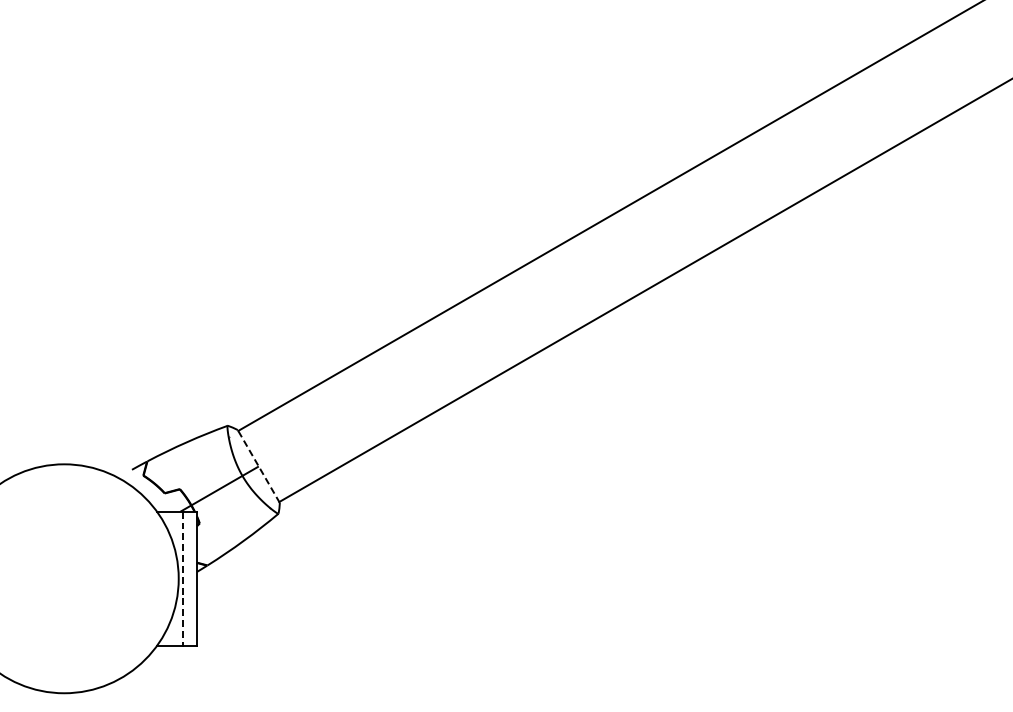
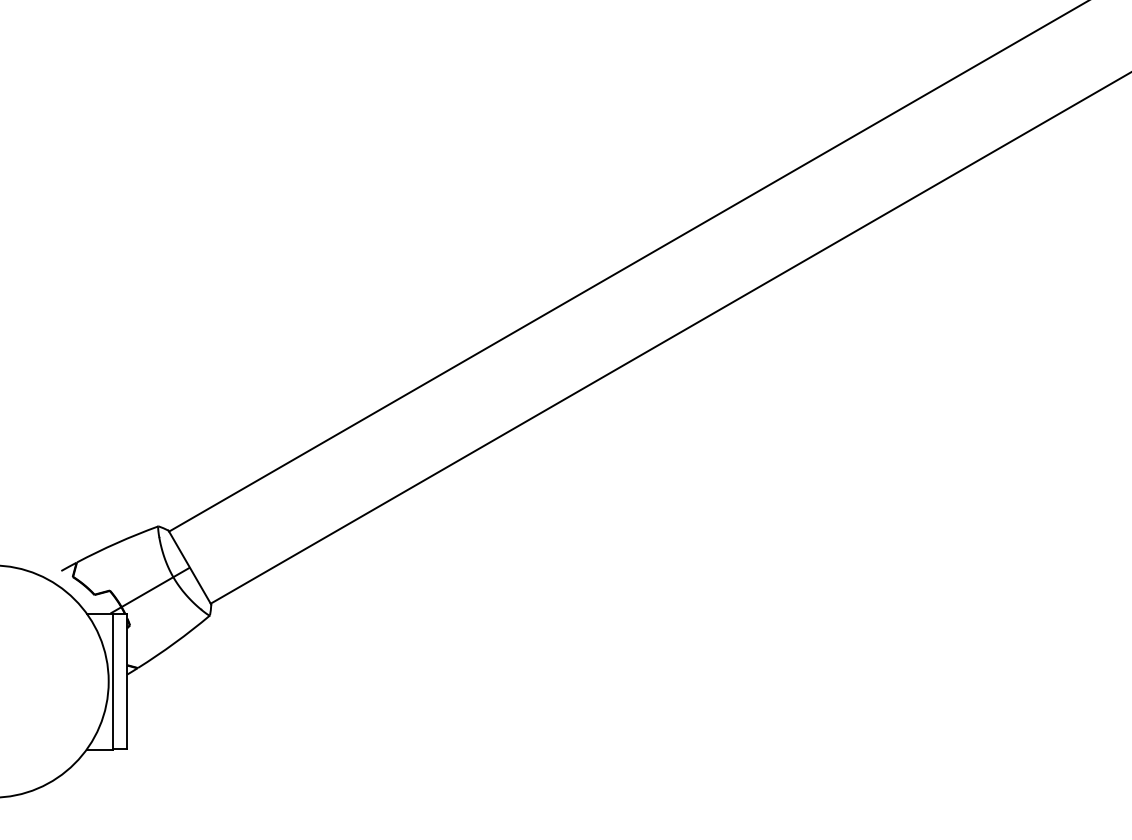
line: (258, 466) -> (189, 567), dashed -> solid
line: (183, 579) -> (113, 682), dashed -> solid

